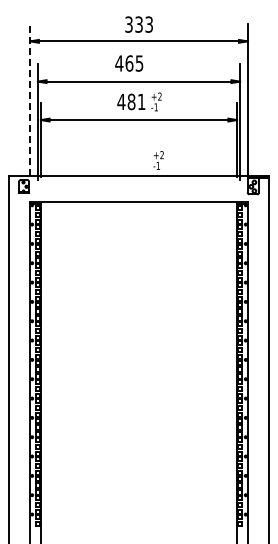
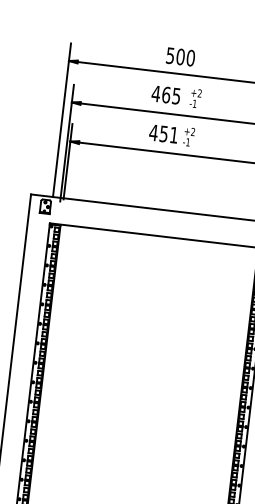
text: (139, 24) -> (181, 56), 333 -> 500
line: (30, 99) -> (62, 119), dashed -> solid
text: (131, 101) -> (163, 133), 481 -> 451
text: (158, 160) -> (195, 98), moved

